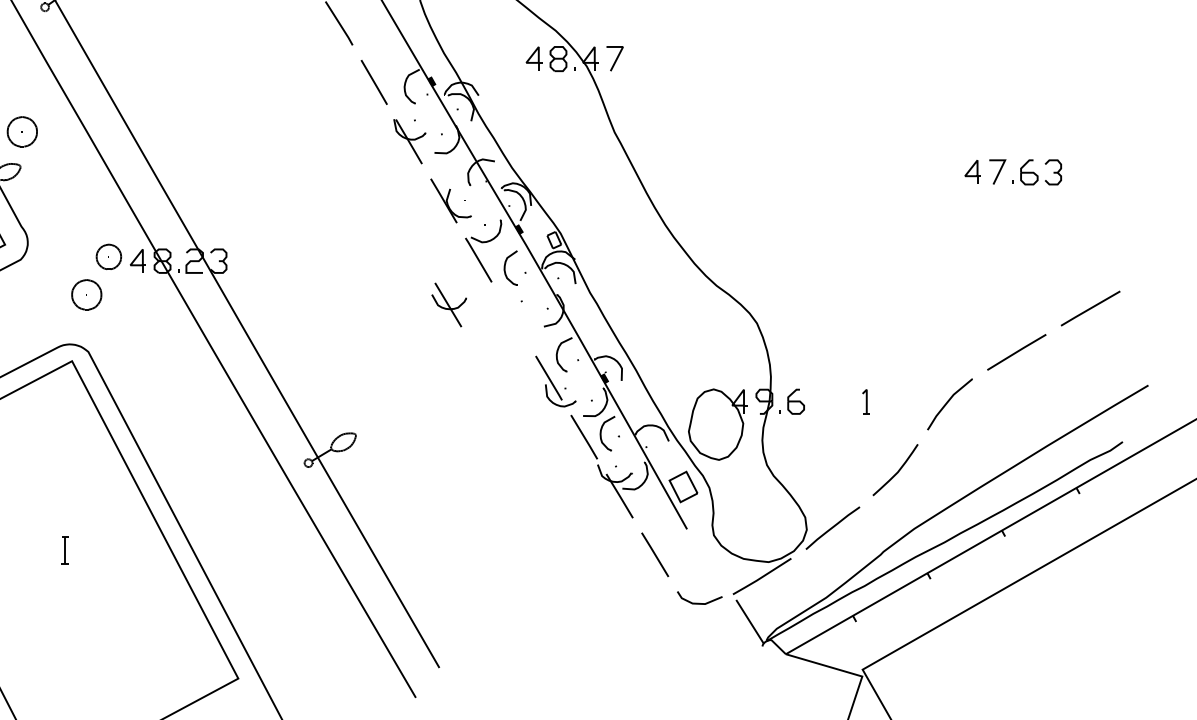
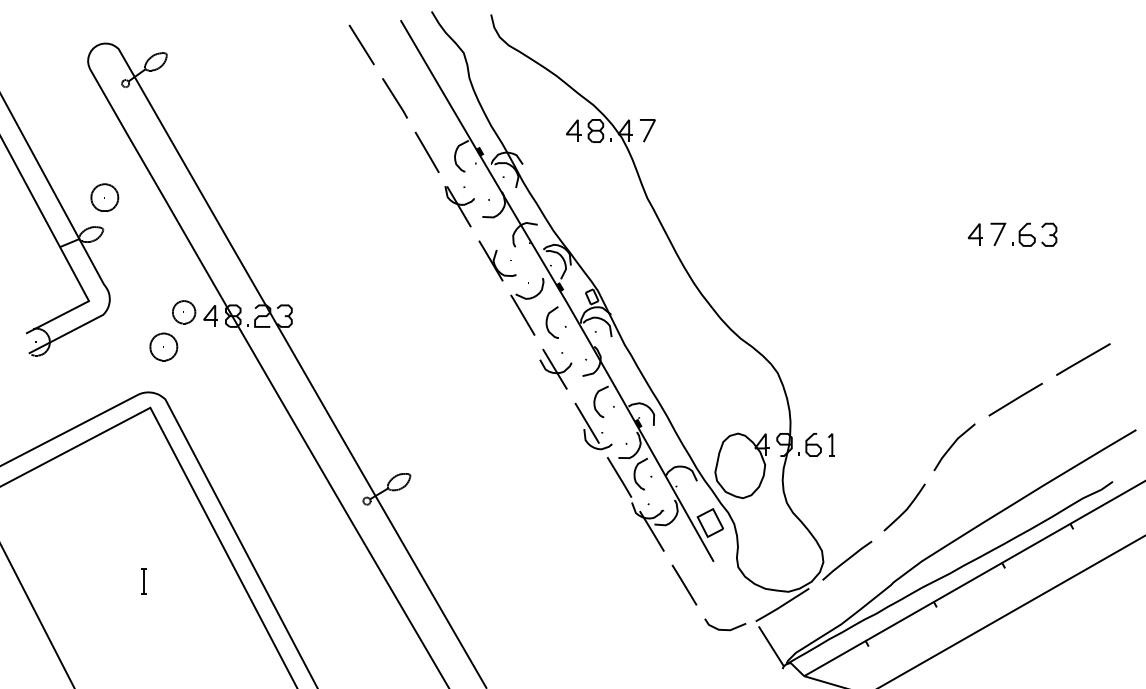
part: (448, 304) -> (555, 368), moved
part: (865, 401) -> (831, 444), moved

